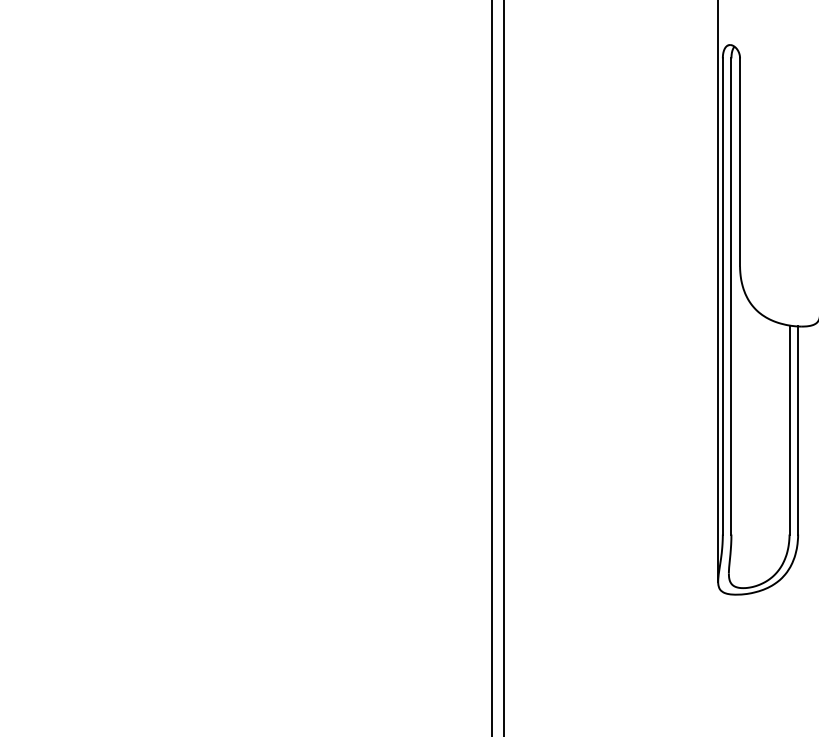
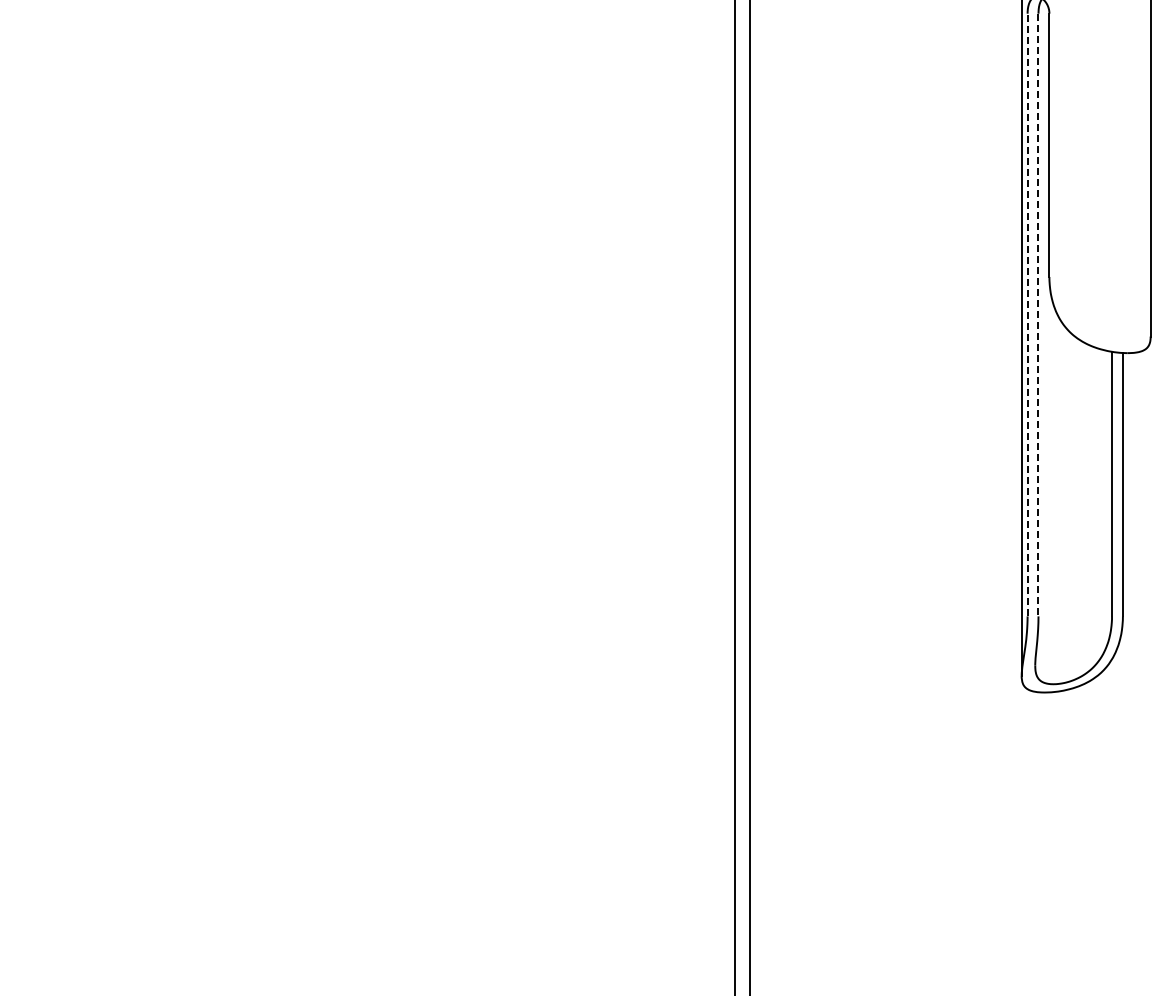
line: (722, 296) -> (1027, 314), solid -> dashed
line: (731, 296) -> (1038, 315), solid -> dashed

